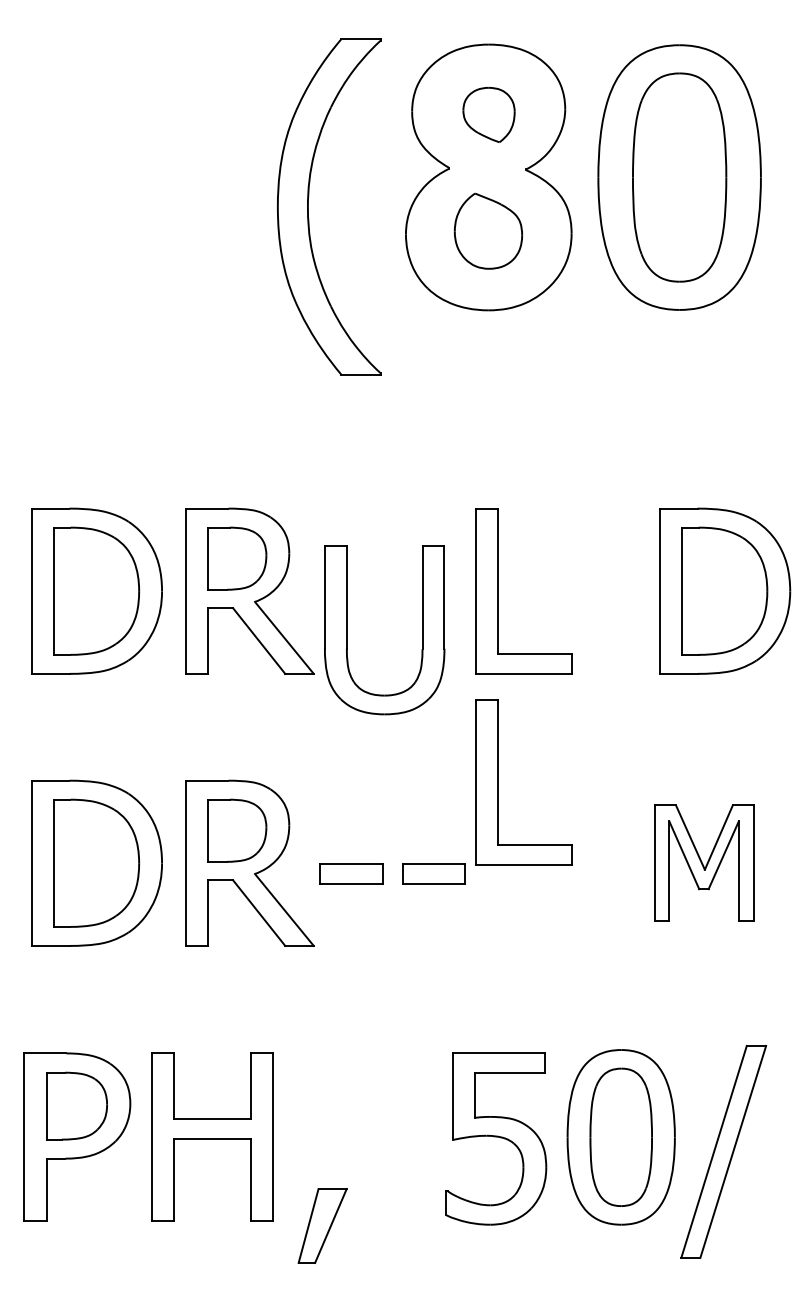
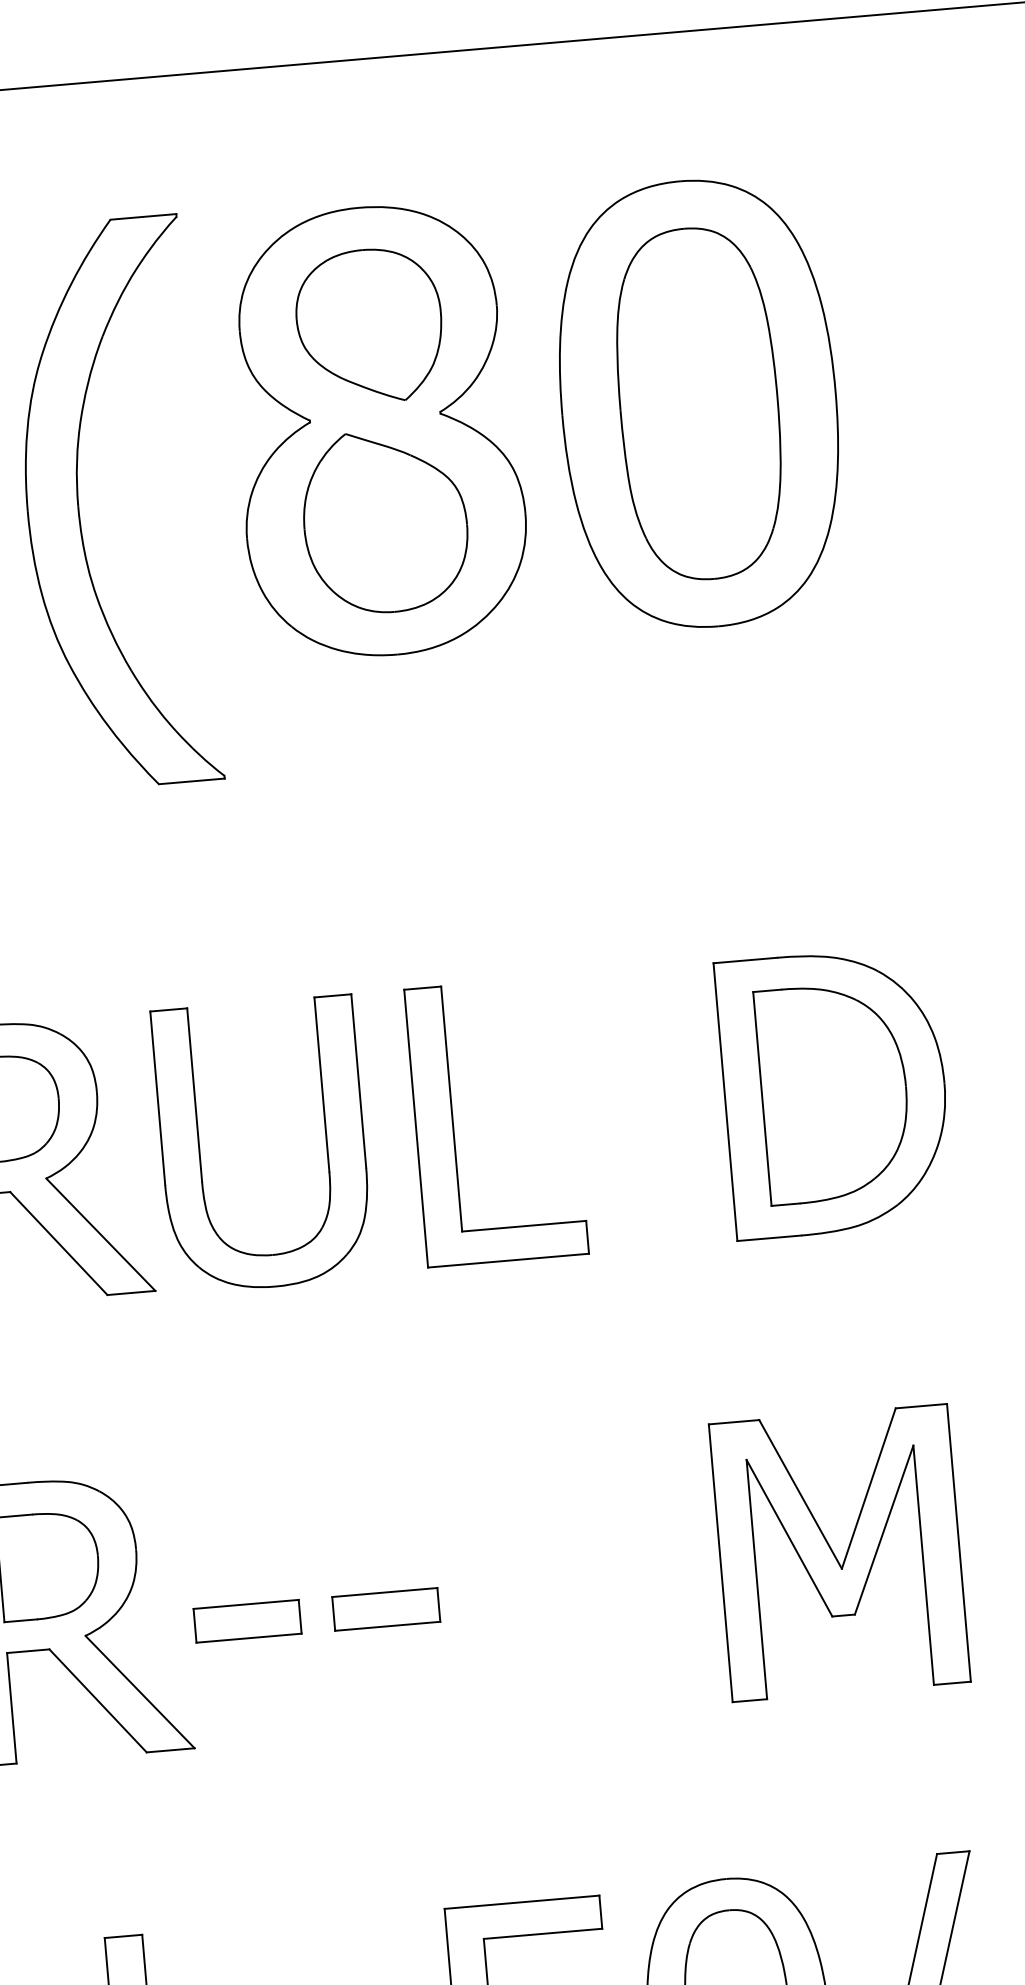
part: (488, 114) -> (368, 325), size x1.67
part: (488, 230) -> (385, 520), size x1.43
part: (347, 630) -> (200, 1150), moved
part: (498, 782) -> (481, 1446), removed
part: (704, 862) -> (839, 1551), size x1.43

